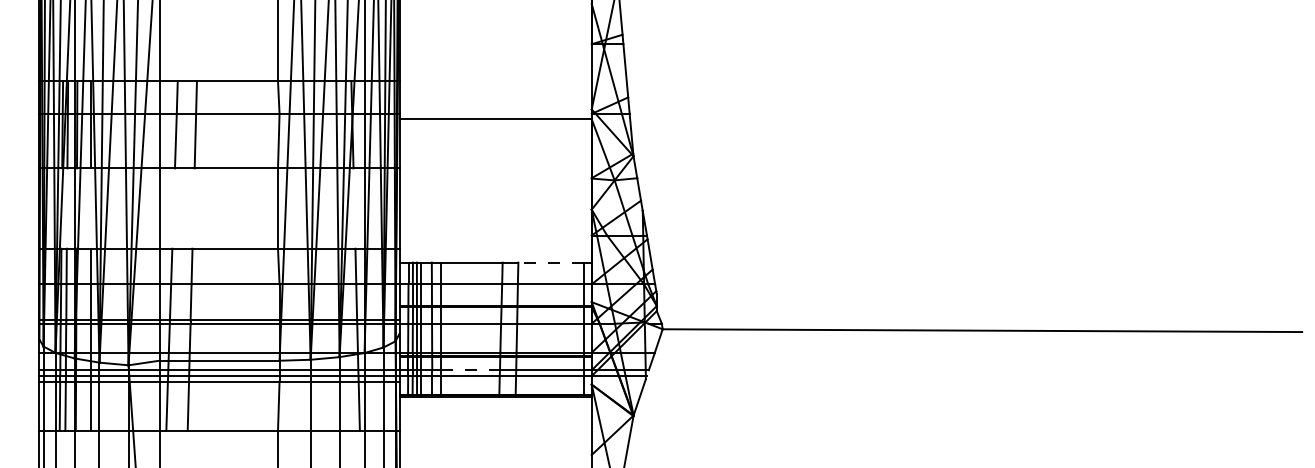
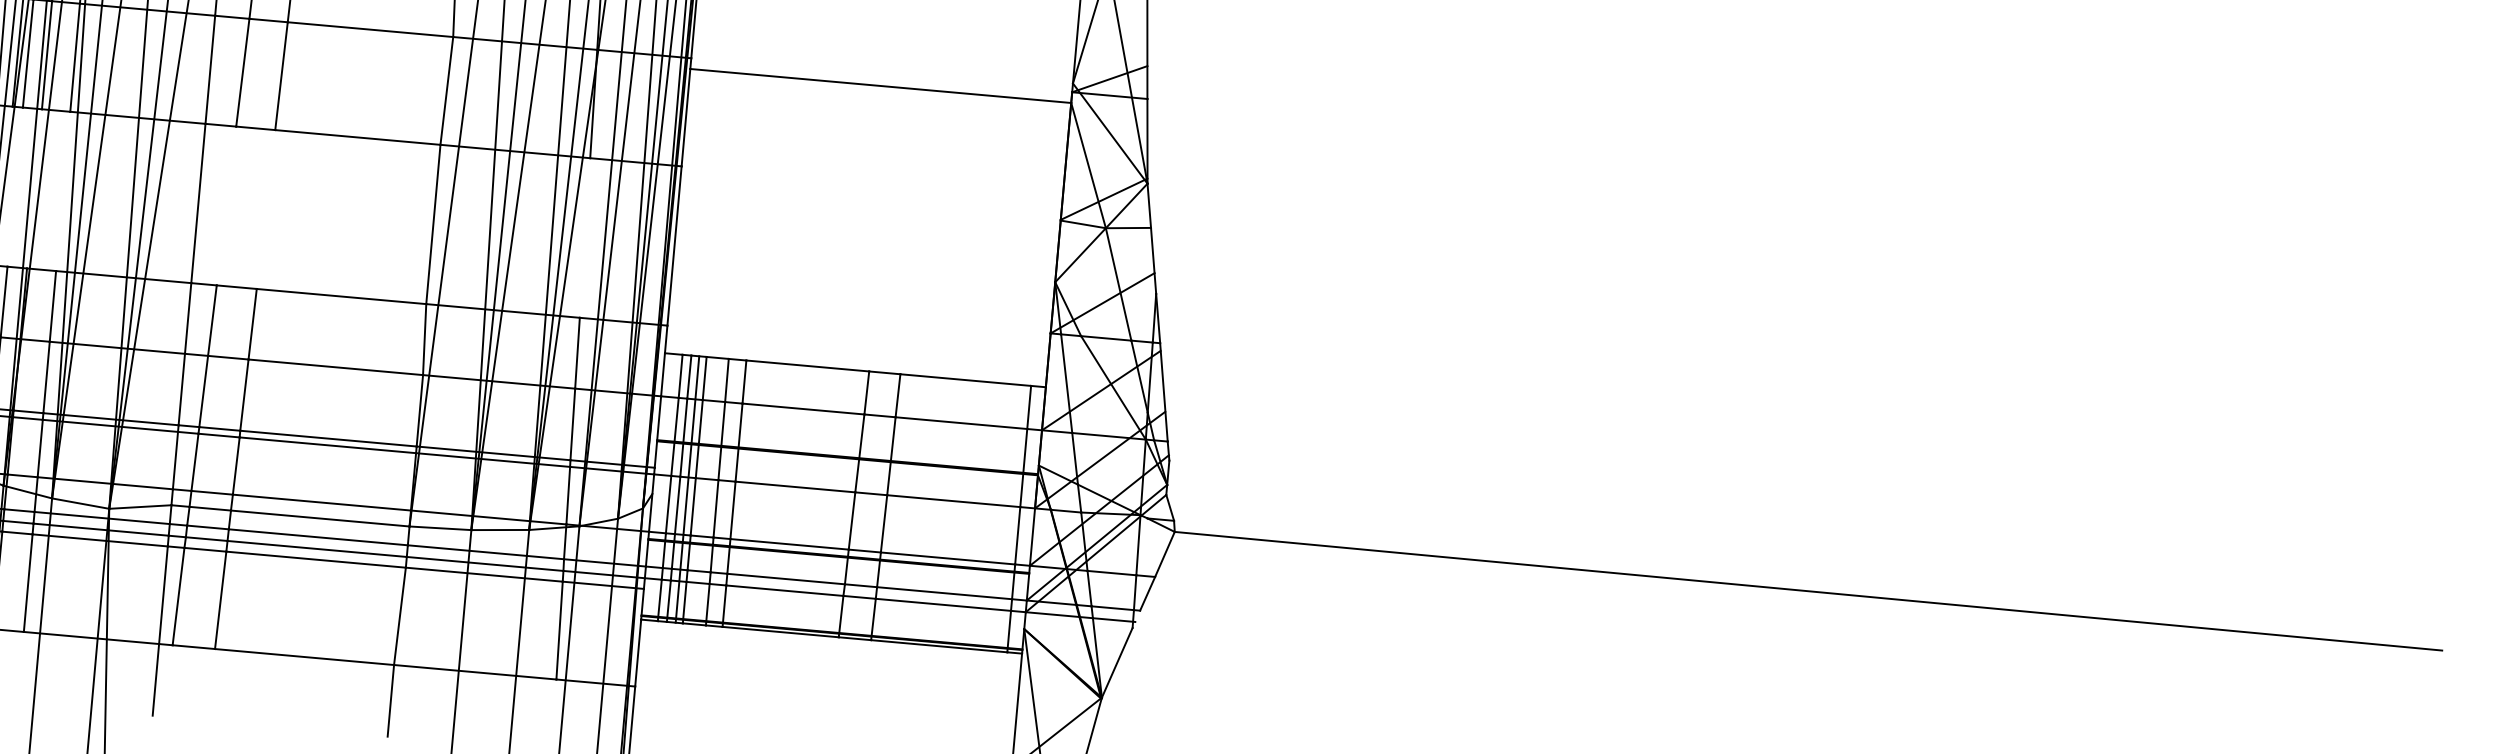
line: (551, 262) -> (966, 379), dashed -> solid
line: (470, 370) -> (786, 579), dashed -> solid

